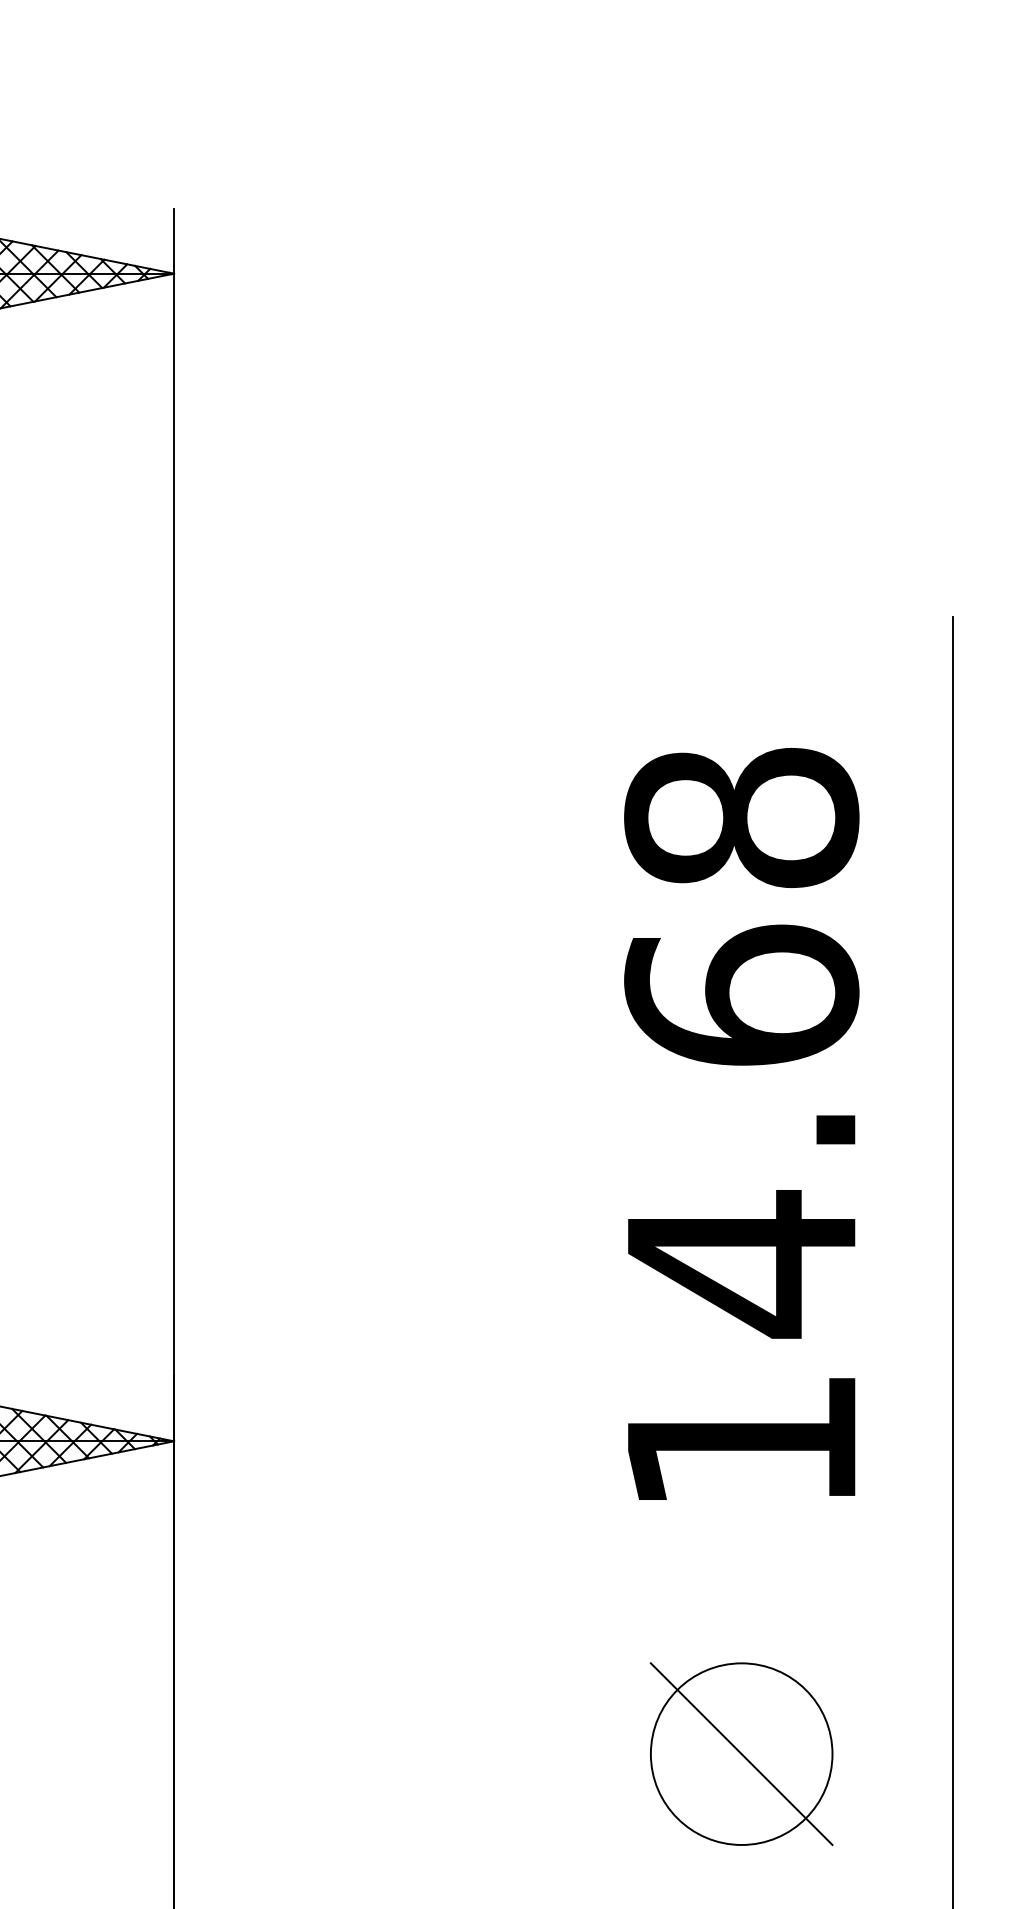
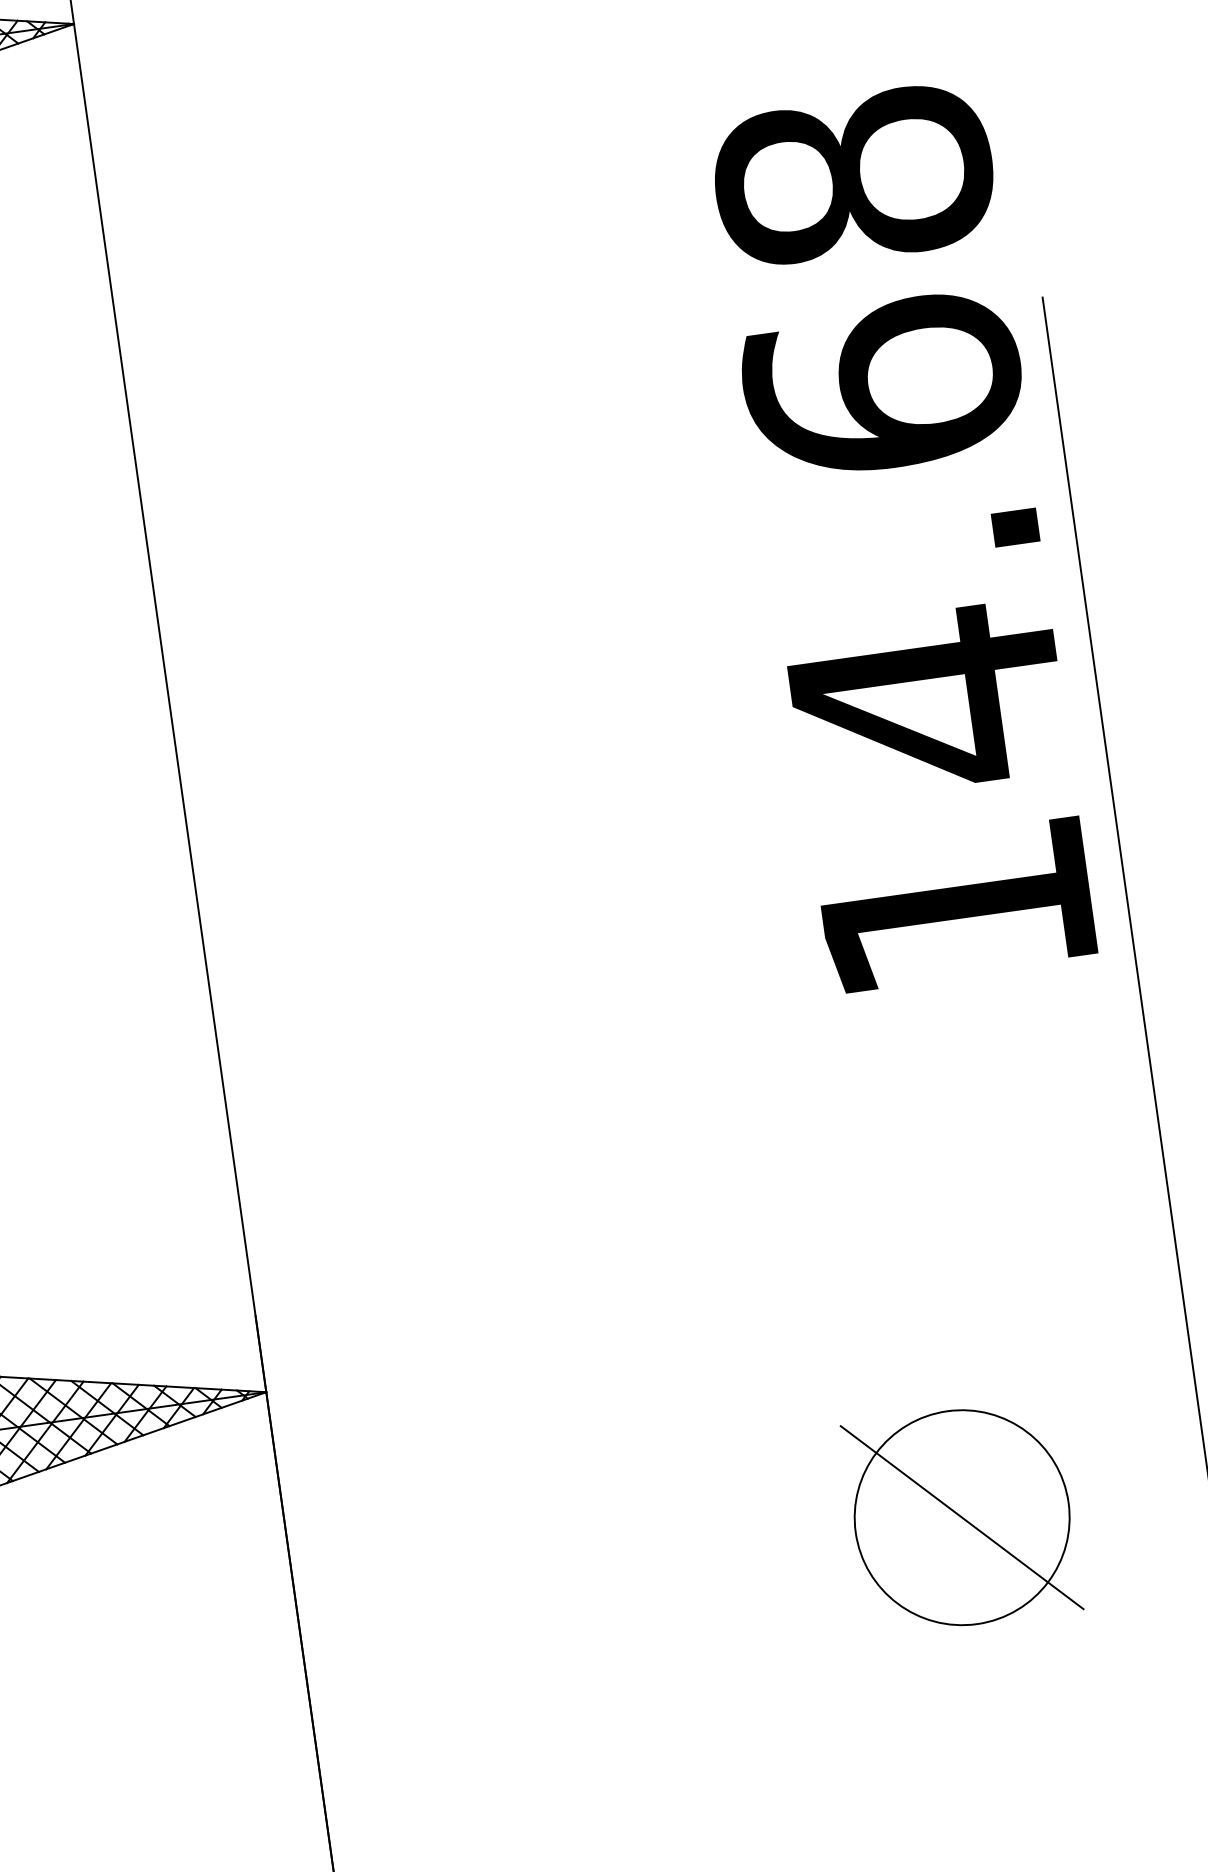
text: (741, 1123) -> (904, 535), moved
part: (741, 1753) -> (961, 1516), moved

